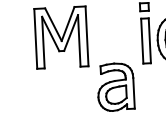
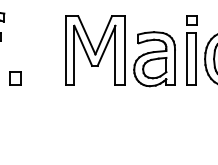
part: (115, 87) -> (154, 59), moved

